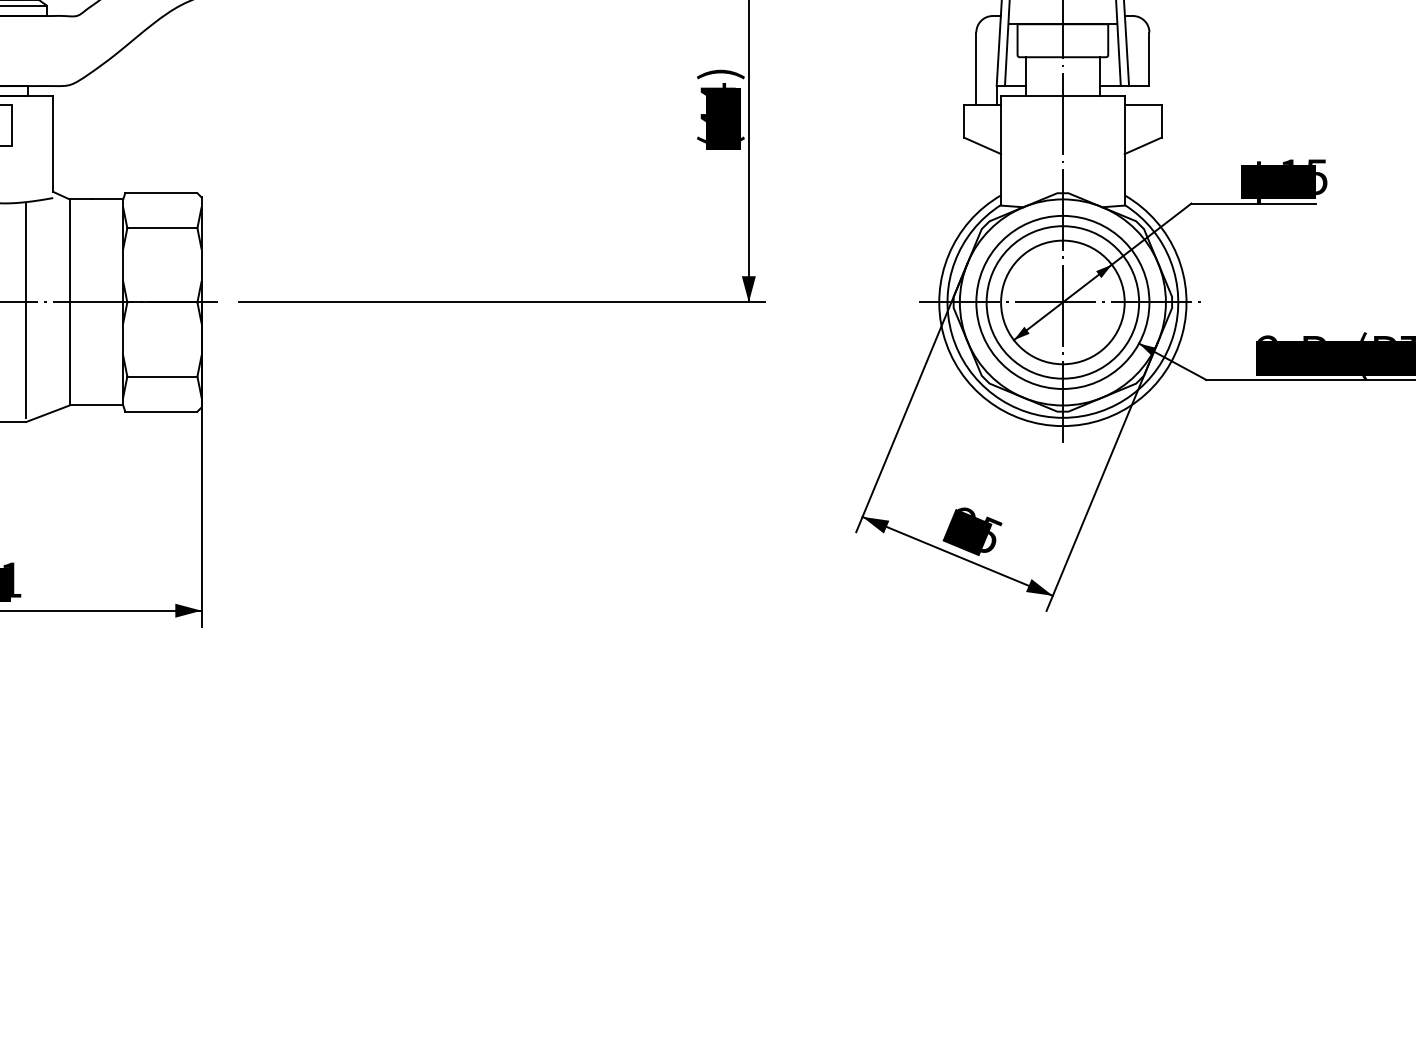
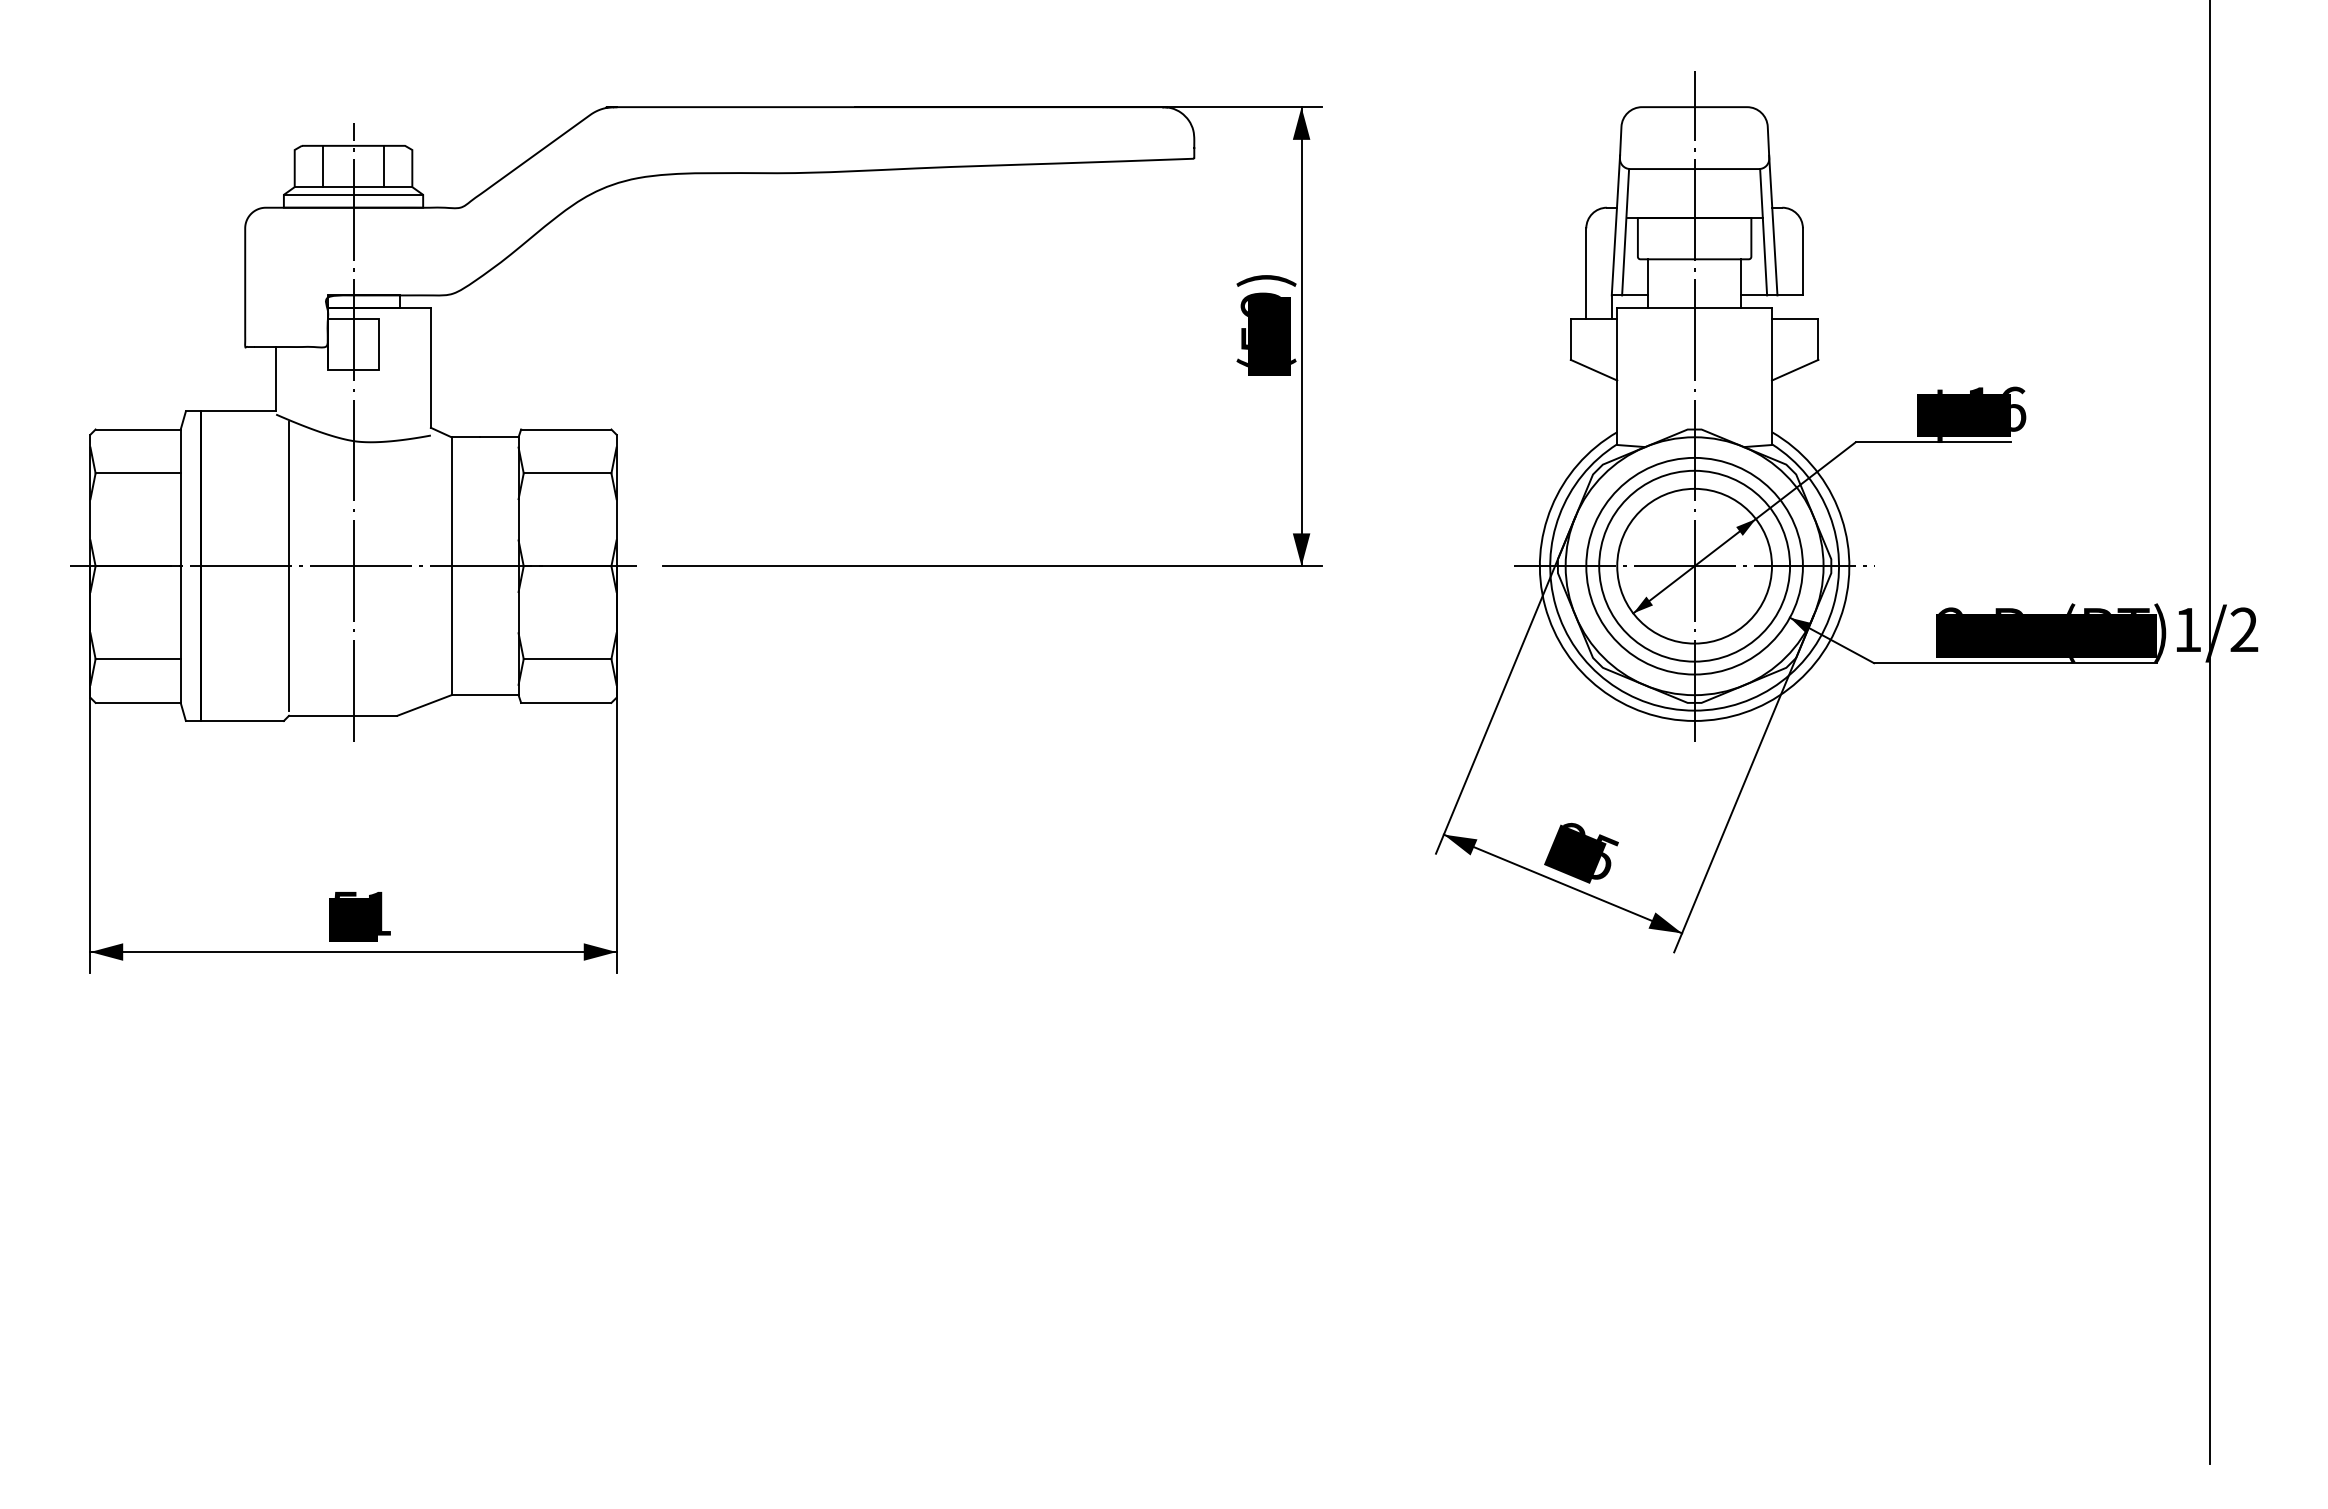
text: (716, 106) -> (1260, 320), (44) -> (50)
text: (1318, 176) -> (2014, 408), 15 -> 16
line: (26, 310) -> (397, 576), removed

